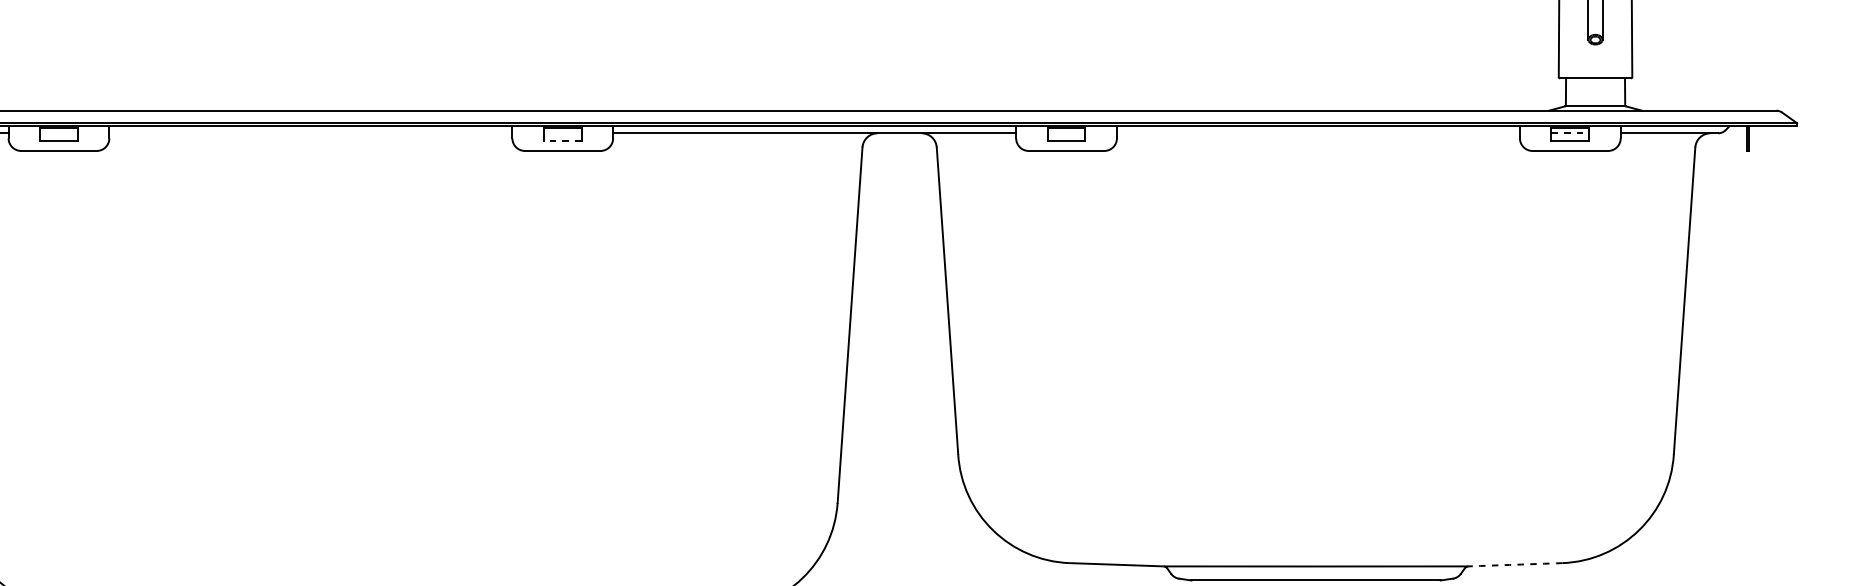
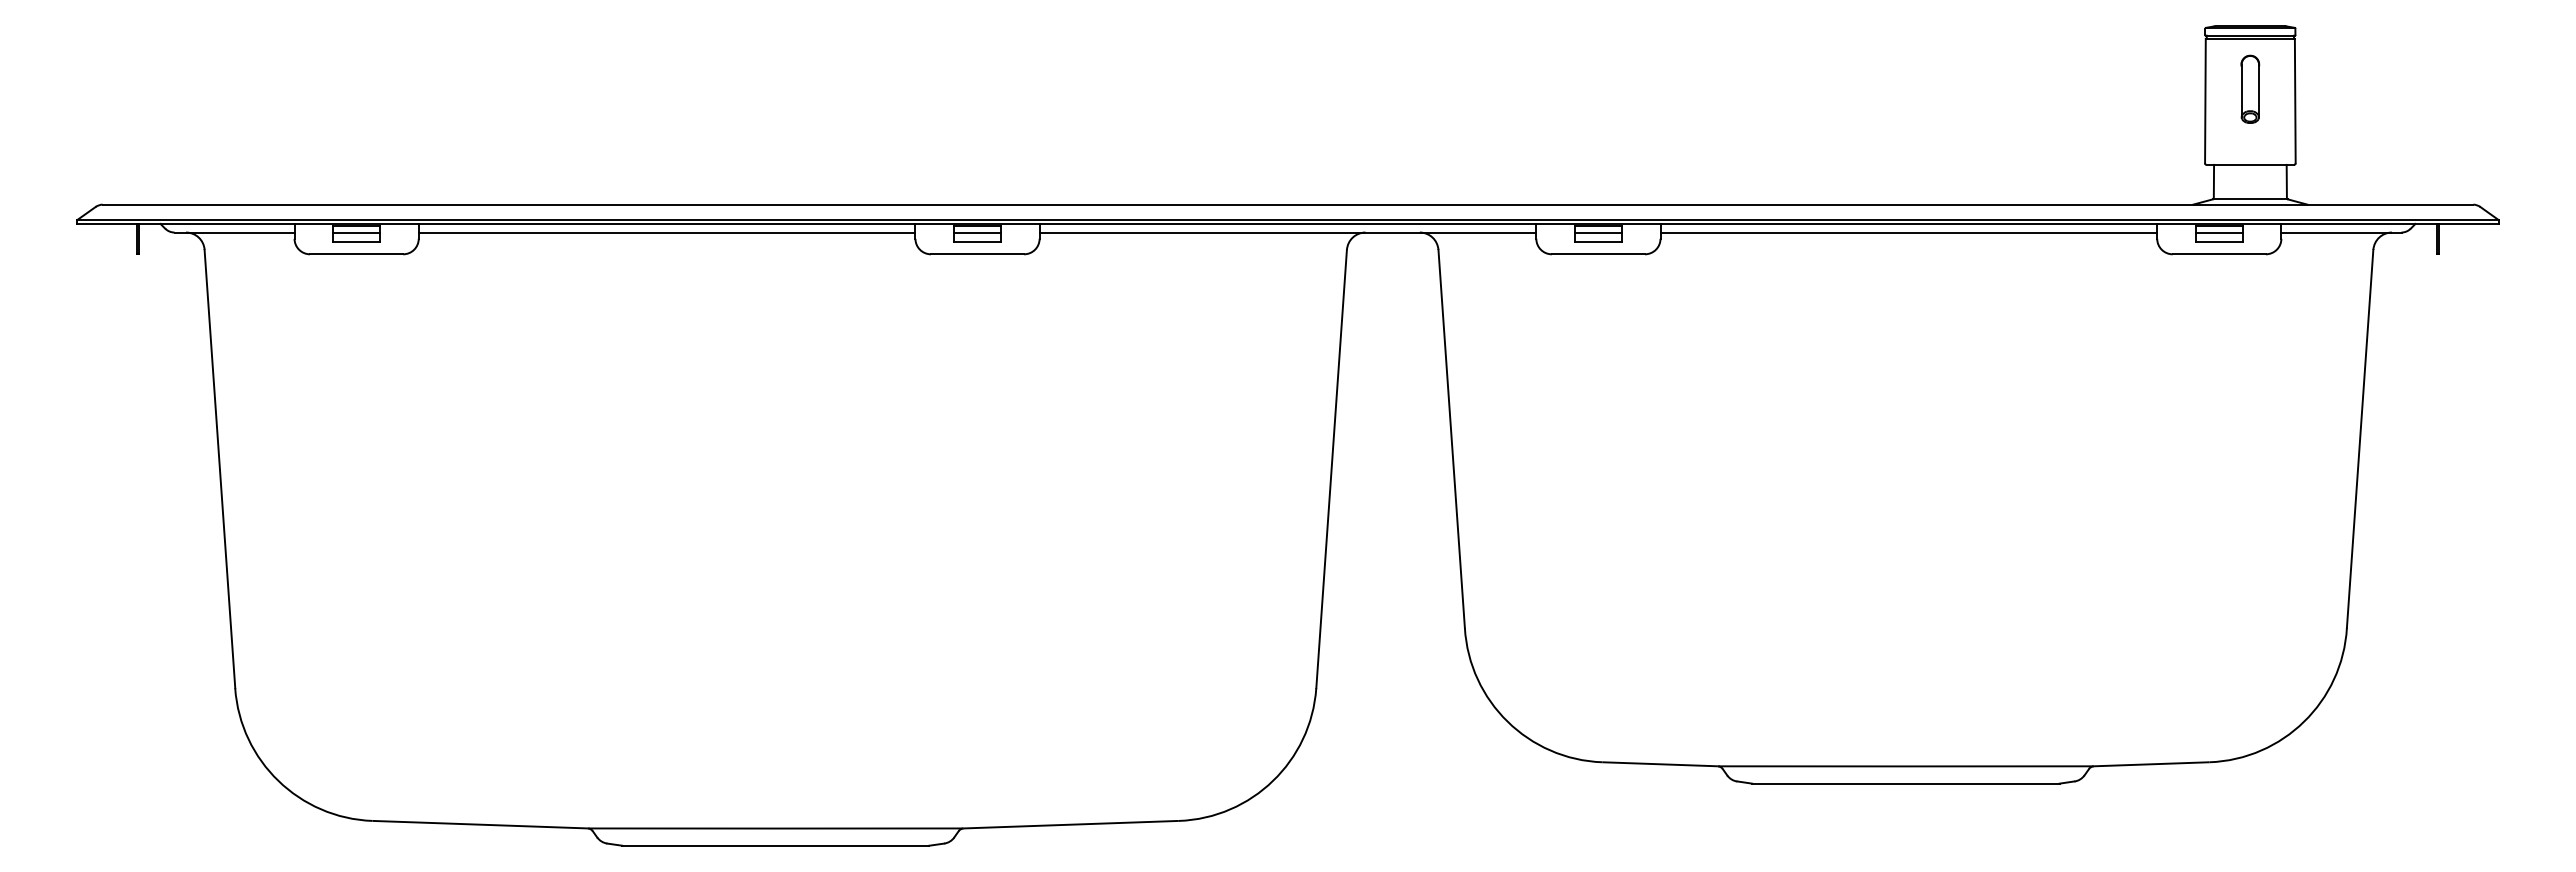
line: (58, 133) -> (356, 232), added
line: (310, 133) -> (666, 232), added
line: (562, 133) -> (977, 232), added
line: (1066, 133) -> (1598, 232), added
line: (1318, 133) -> (1908, 232), added
line: (1570, 133) -> (2219, 232), dashed -> solid
line: (562, 140) -> (977, 241), dashed -> solid
arc: (1515, 564) -> (2151, 764), dashed -> solid

